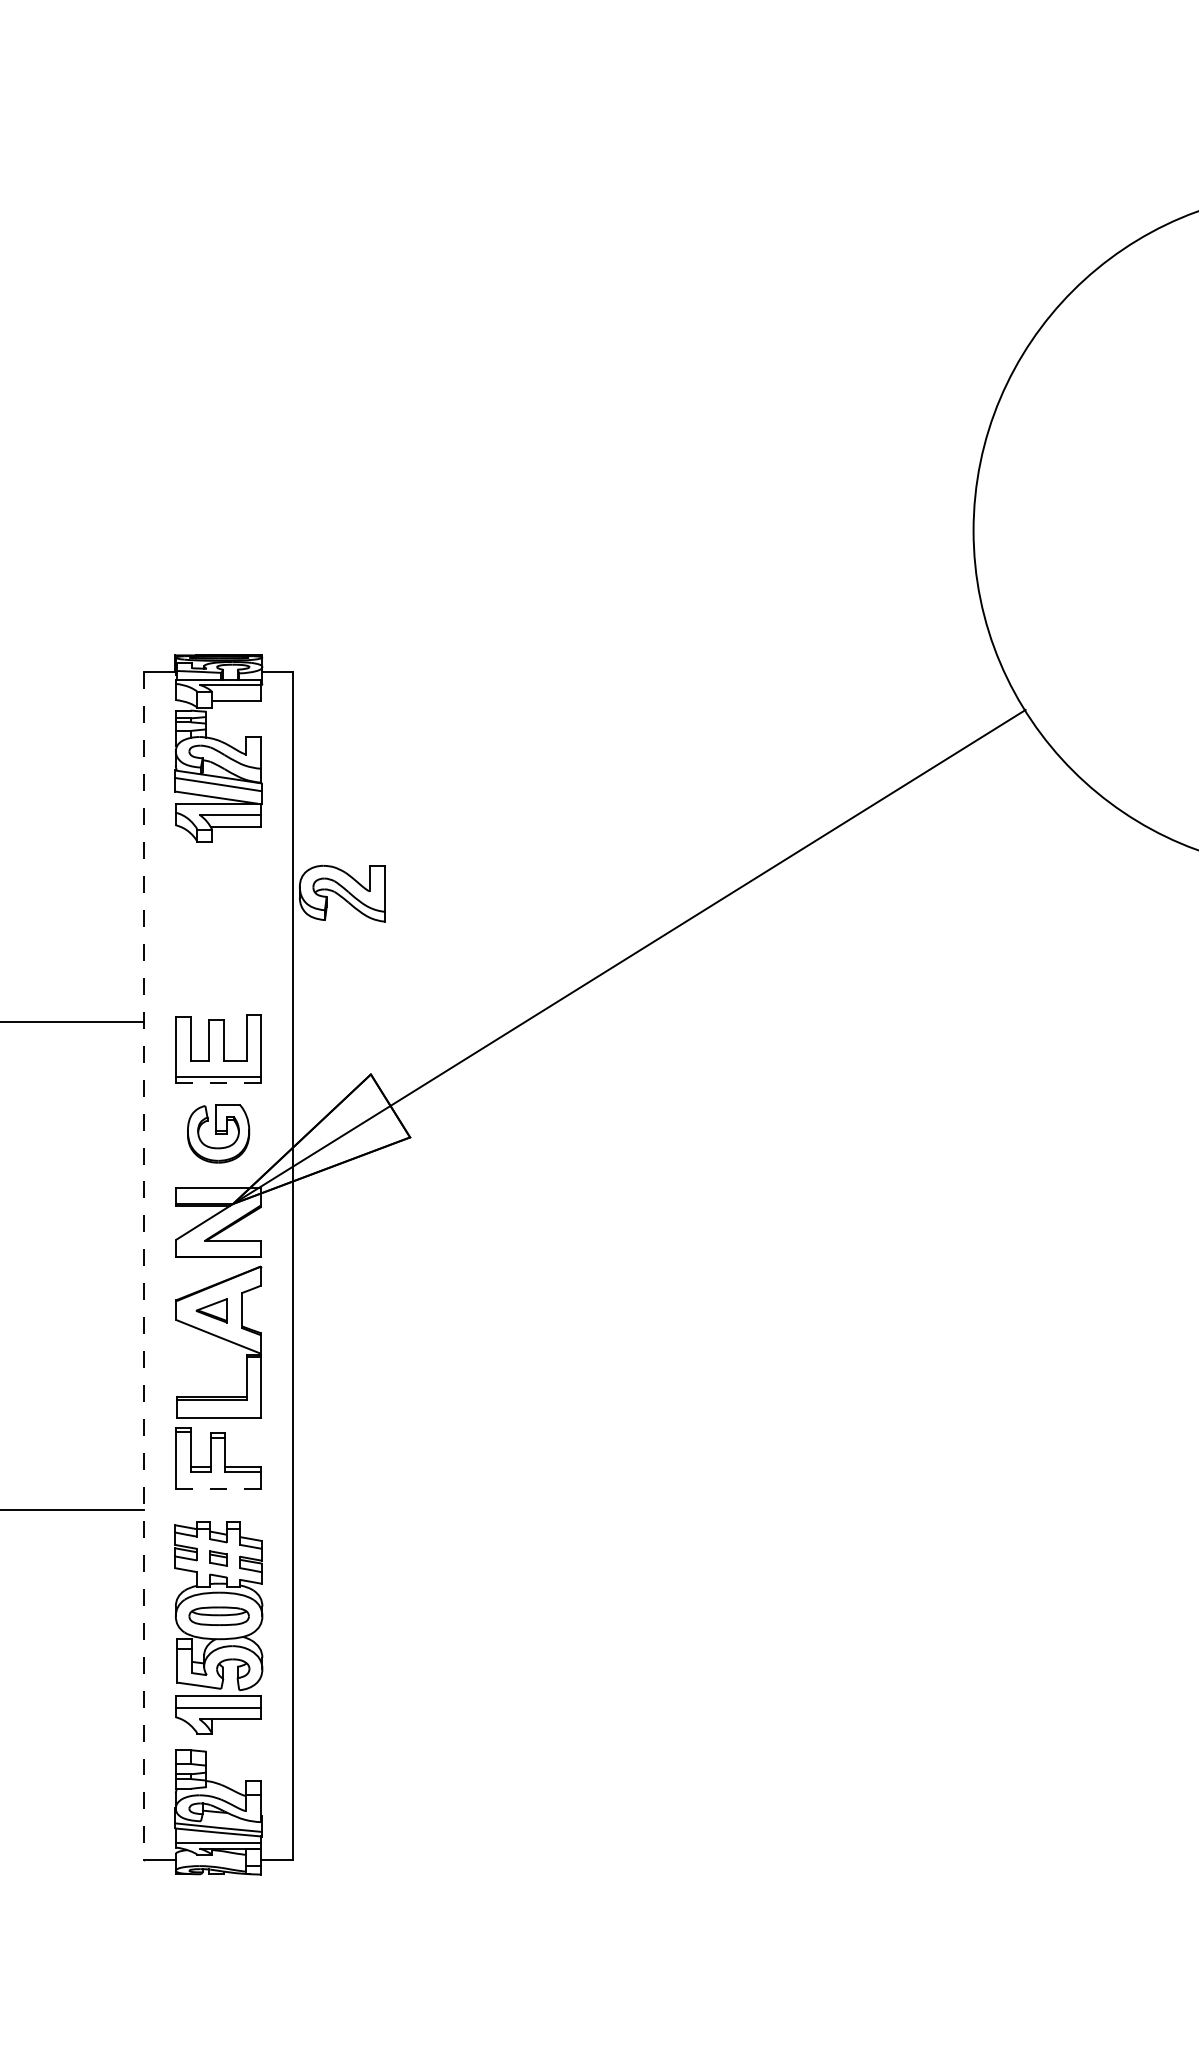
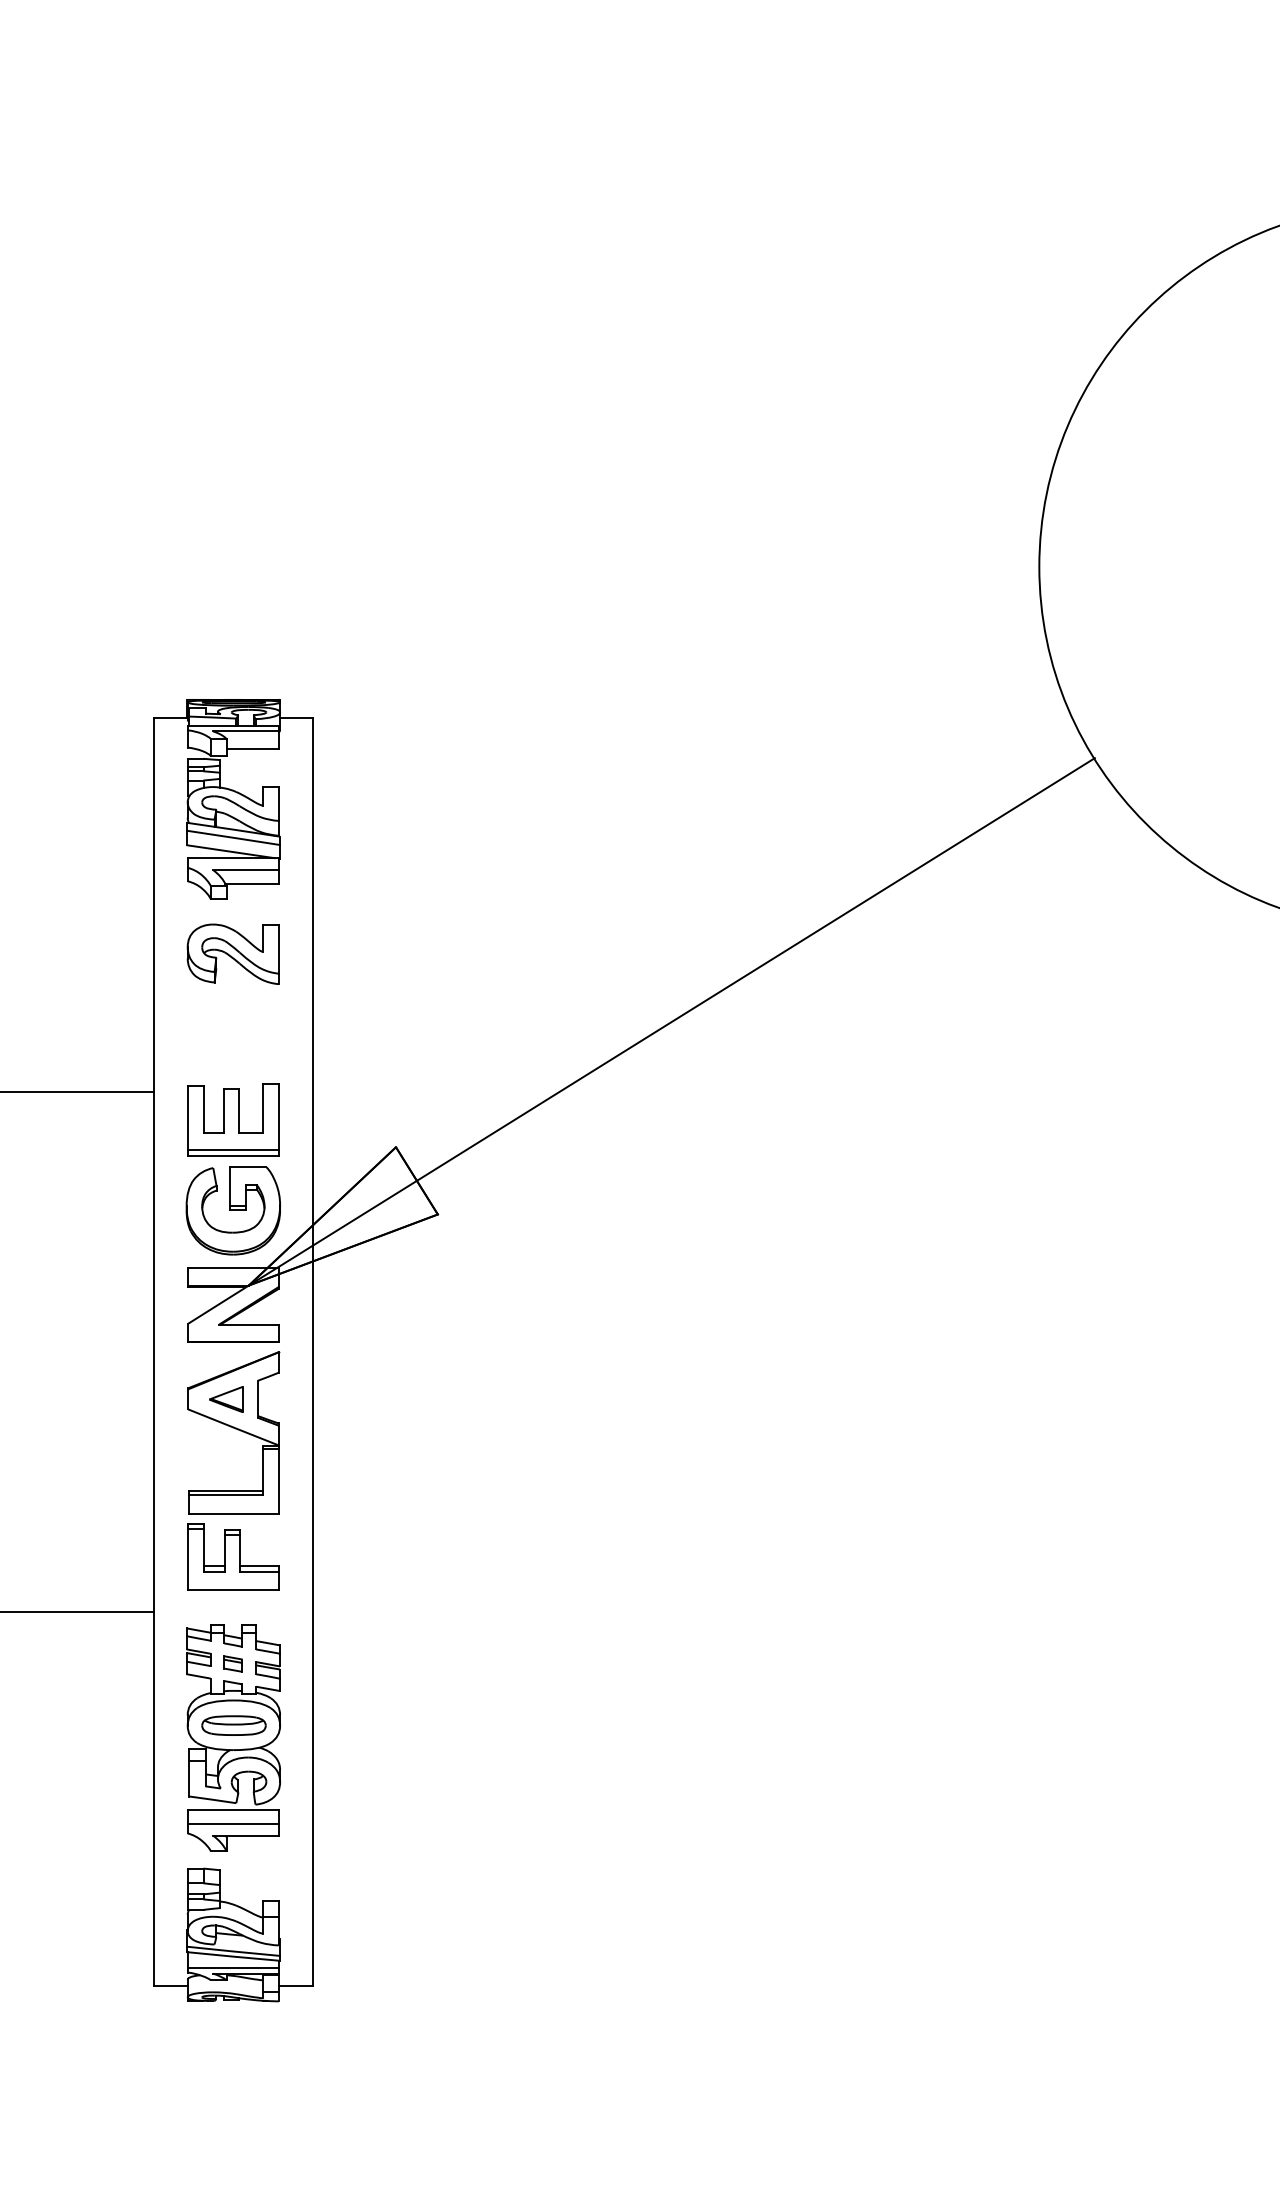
part: (342, 893) -> (233, 954), moved
line: (218, 1082) -> (233, 1155), dashed -> solid
part: (218, 1133) -> (233, 1210), size x1.43
line: (143, 1266) -> (153, 1352), dashed -> solid
line: (218, 1488) -> (233, 1589), dashed -> solid

